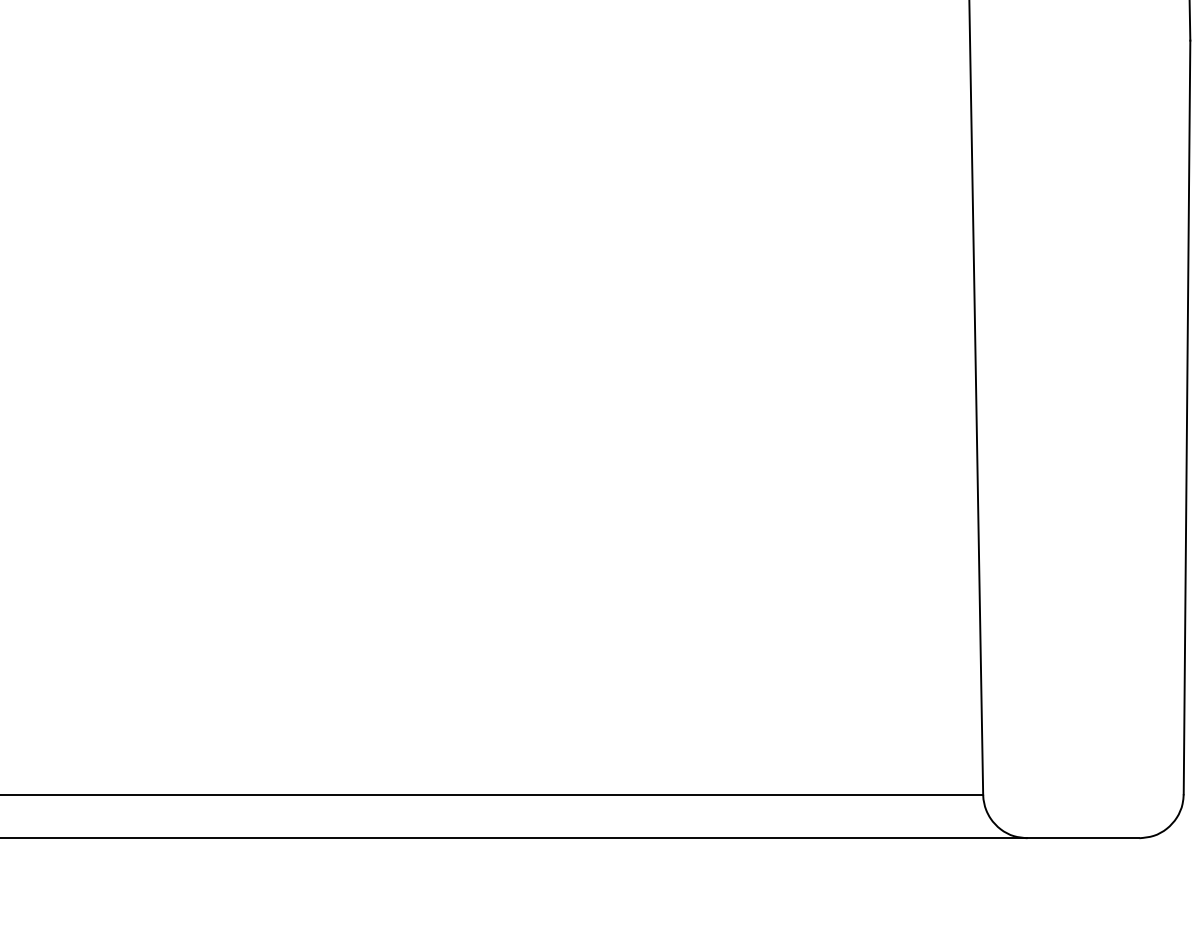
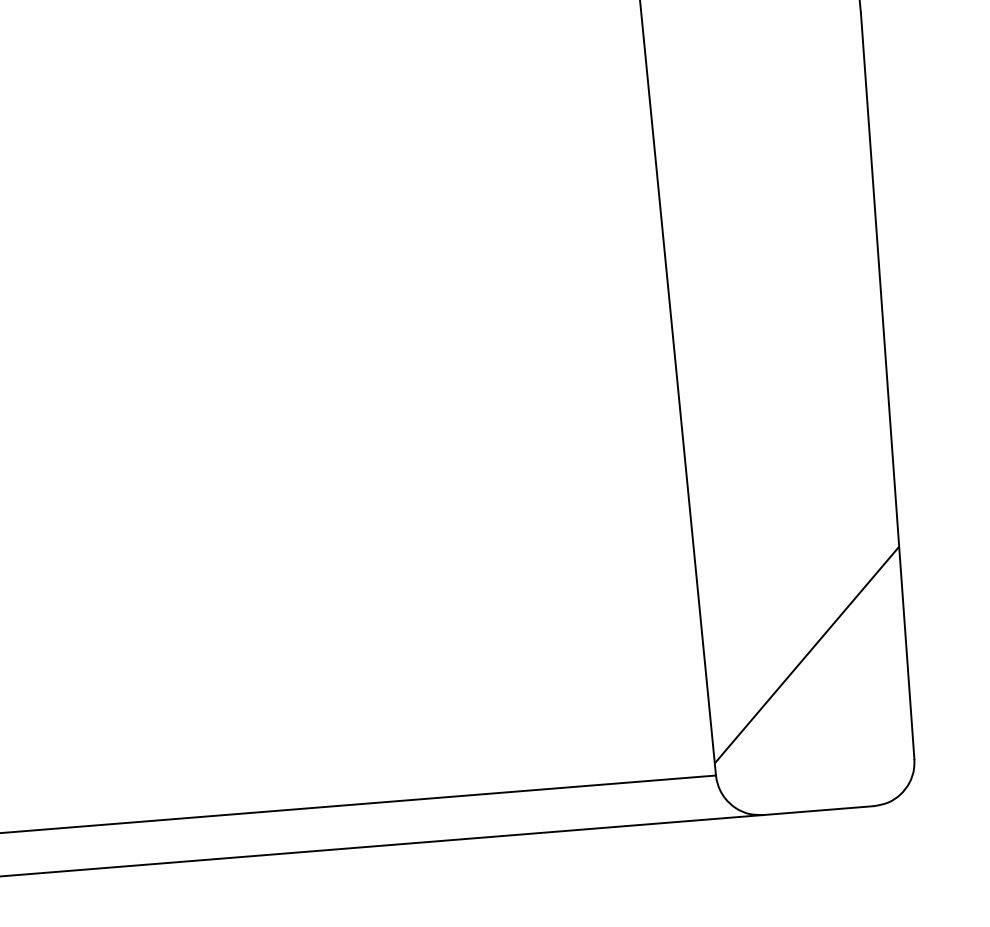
hatch: (1083, 680) -> (806, 654), added

